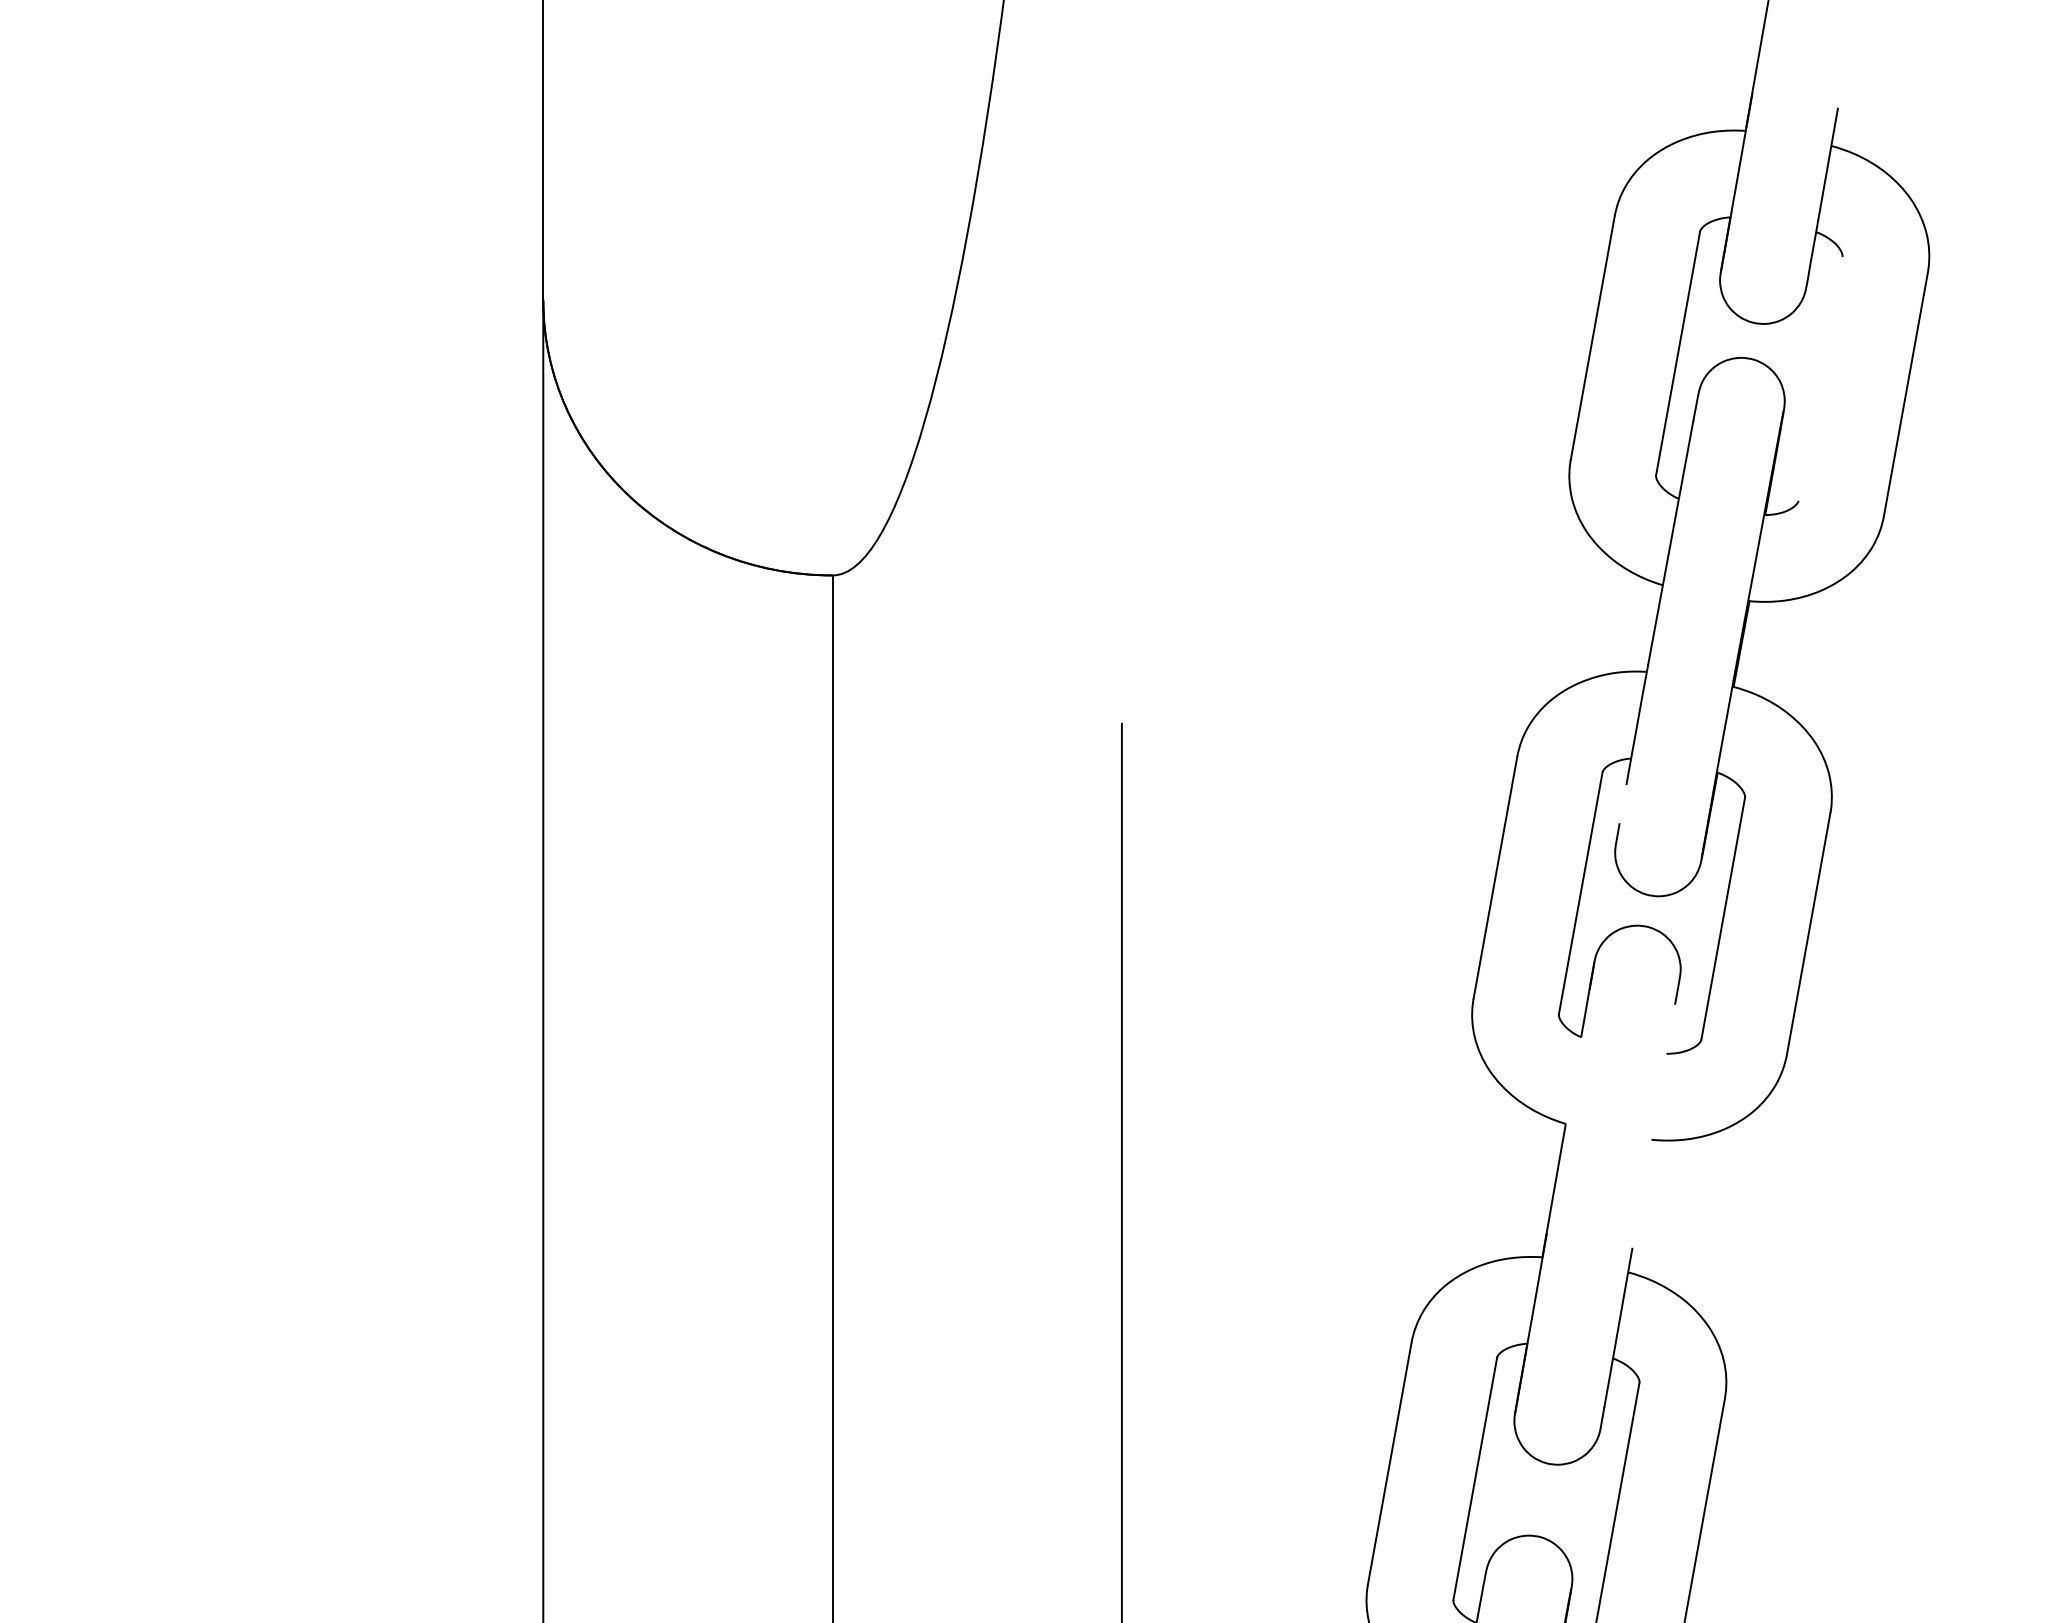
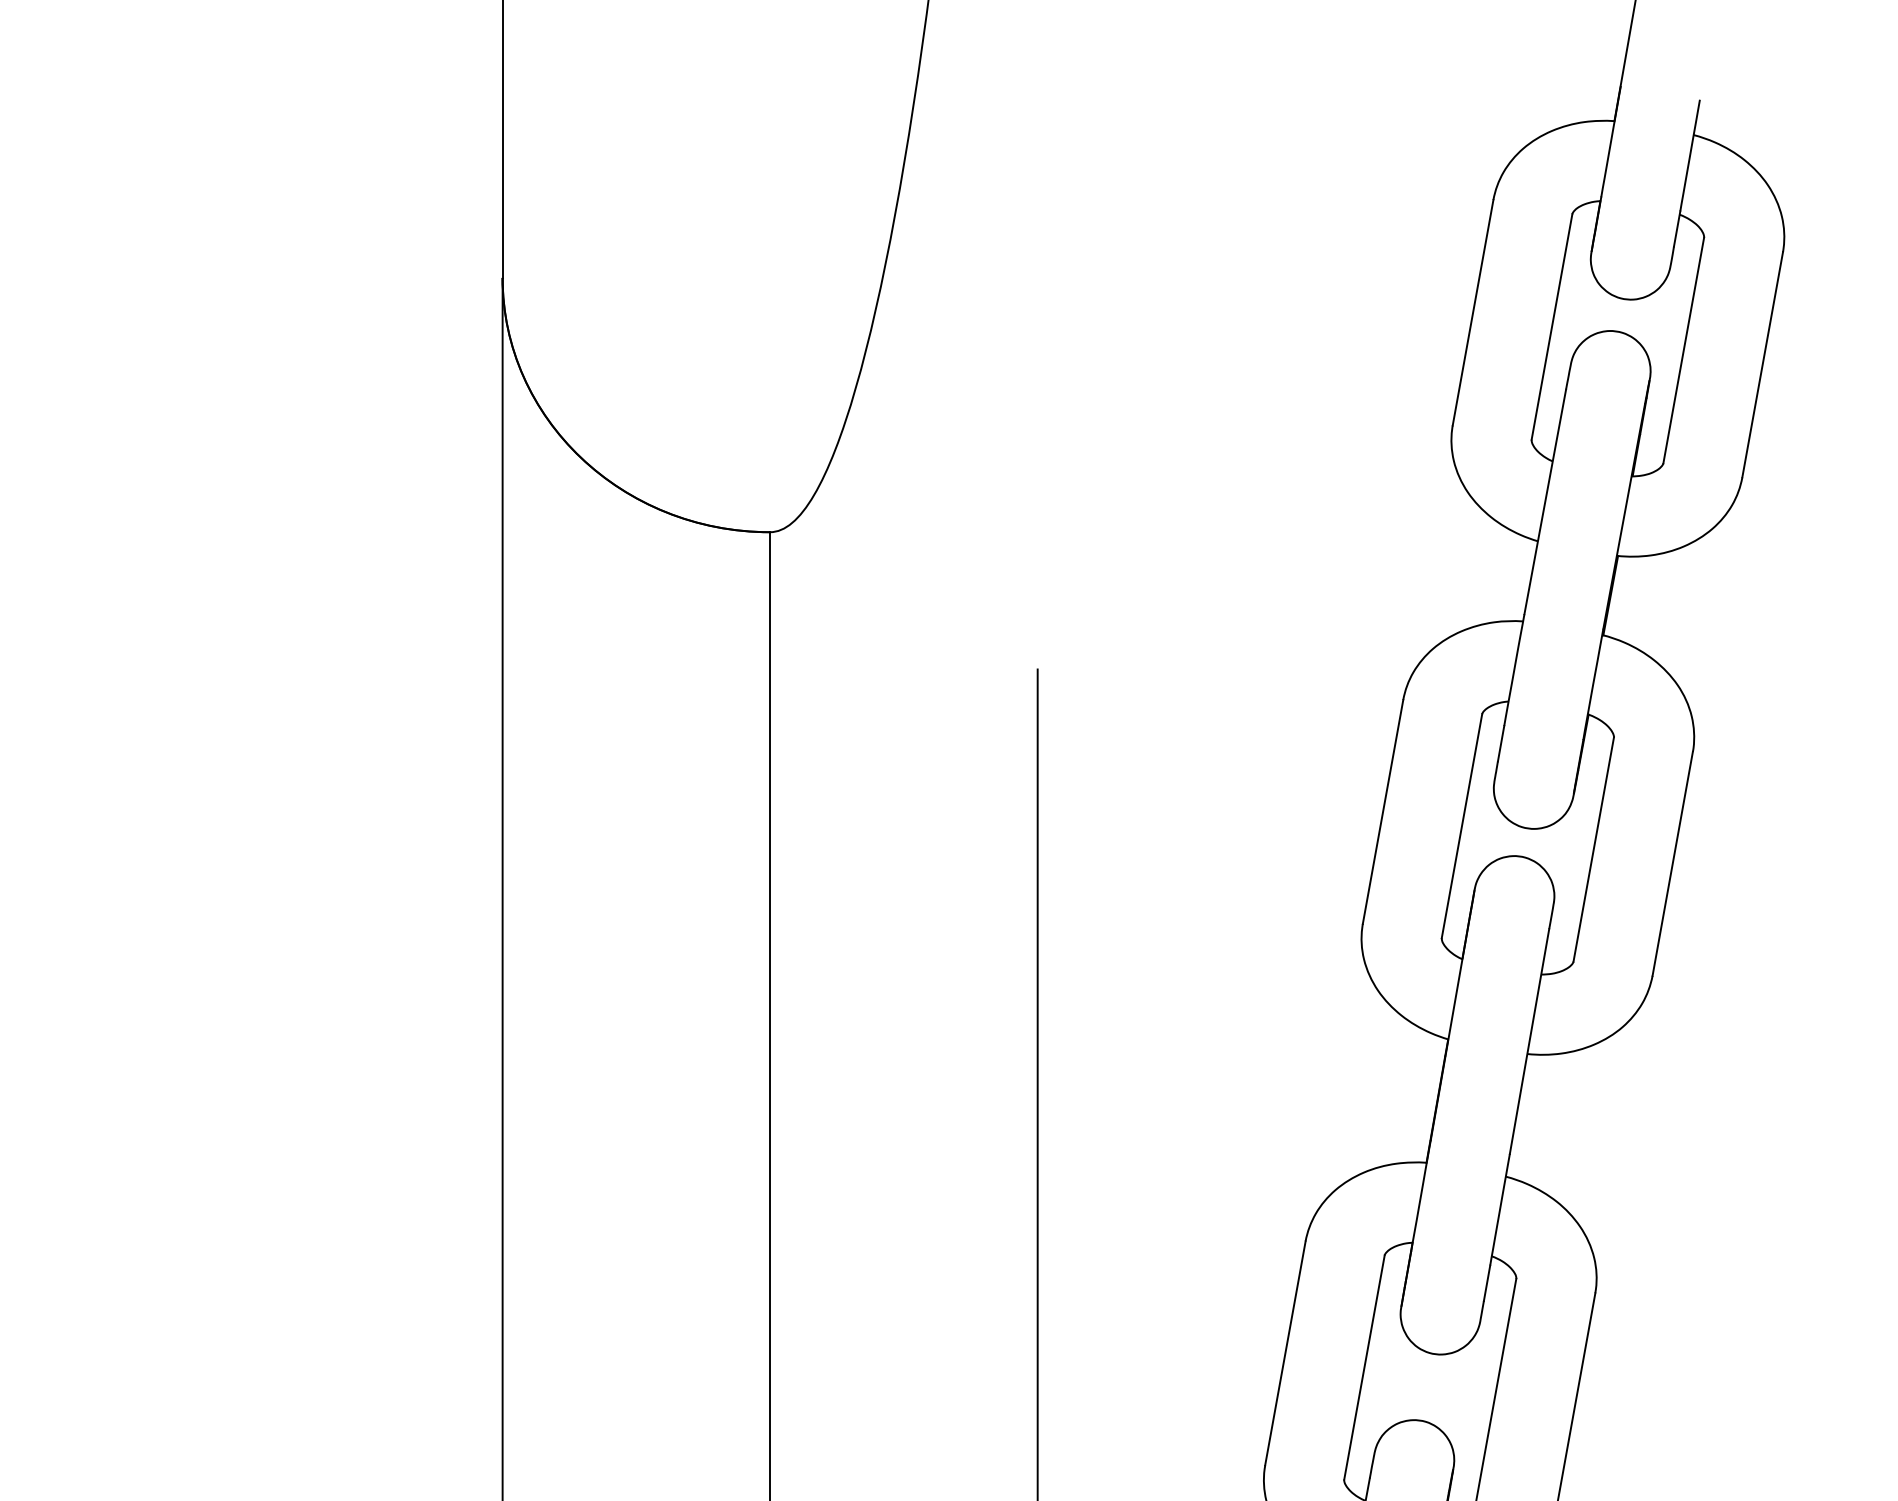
line: (1820, 378) -> (1683, 350), added
line: (1622, 803) -> (1500, 743), added
line: (1568, 1111) -> (1450, 1027), added
line: (1653, 1126) -> (1529, 1041), added

